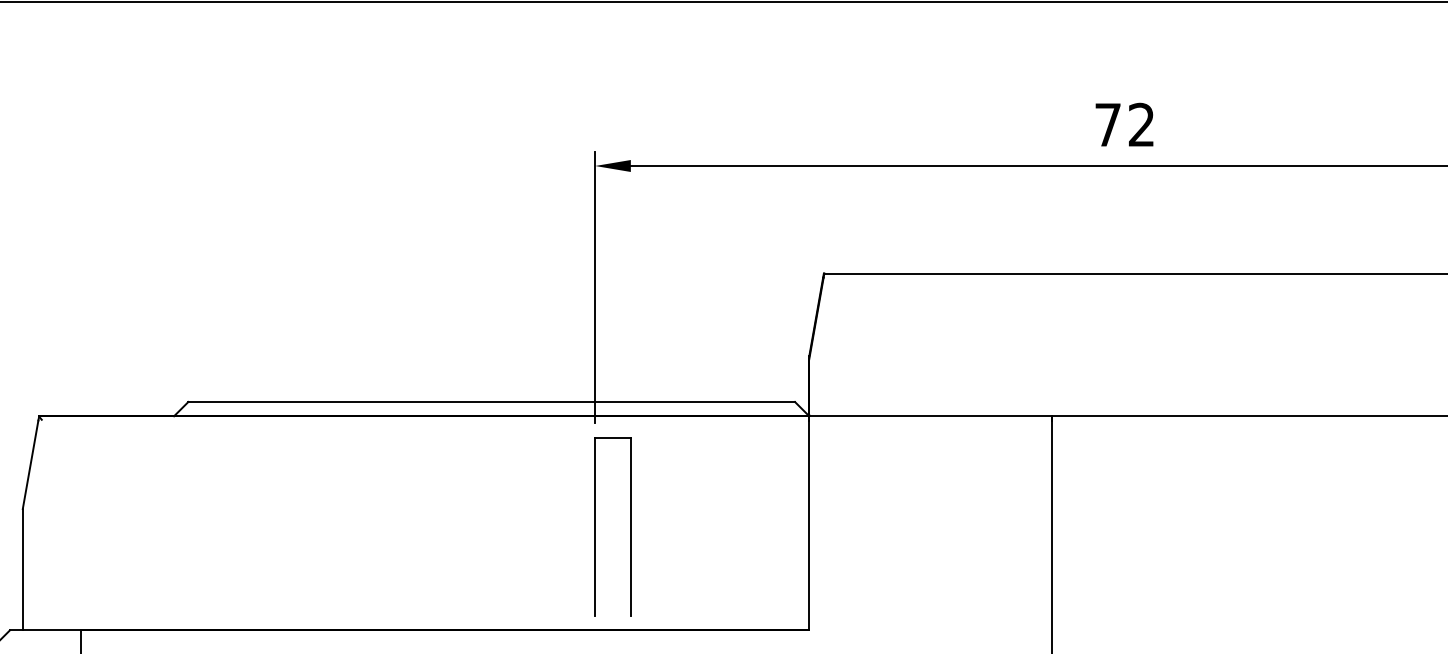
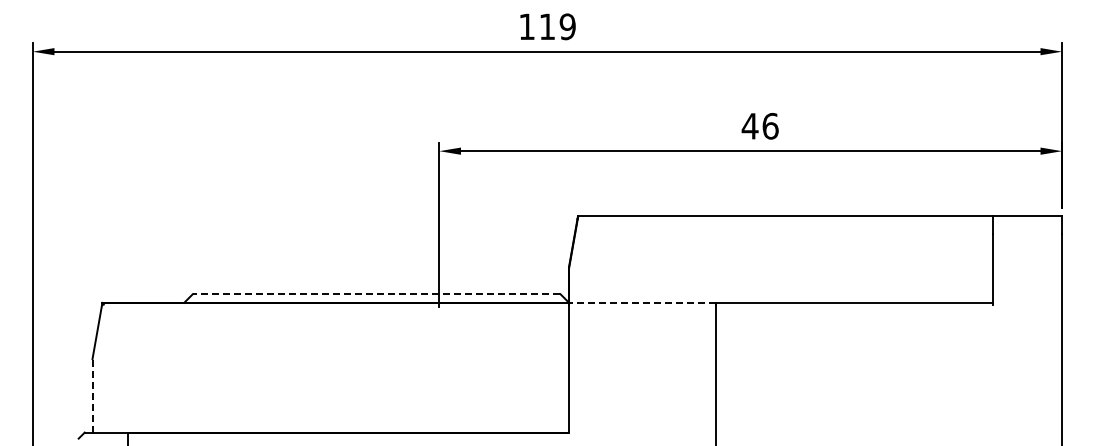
text: (1123, 123) -> (759, 125), 72 -> 46
line: (491, 402) -> (376, 294), solid -> dashed
line: (930, 415) -> (642, 302), solid -> dashed
part: (595, 526) -> (439, 369), removed
line: (22, 569) -> (92, 395), solid -> dashed

